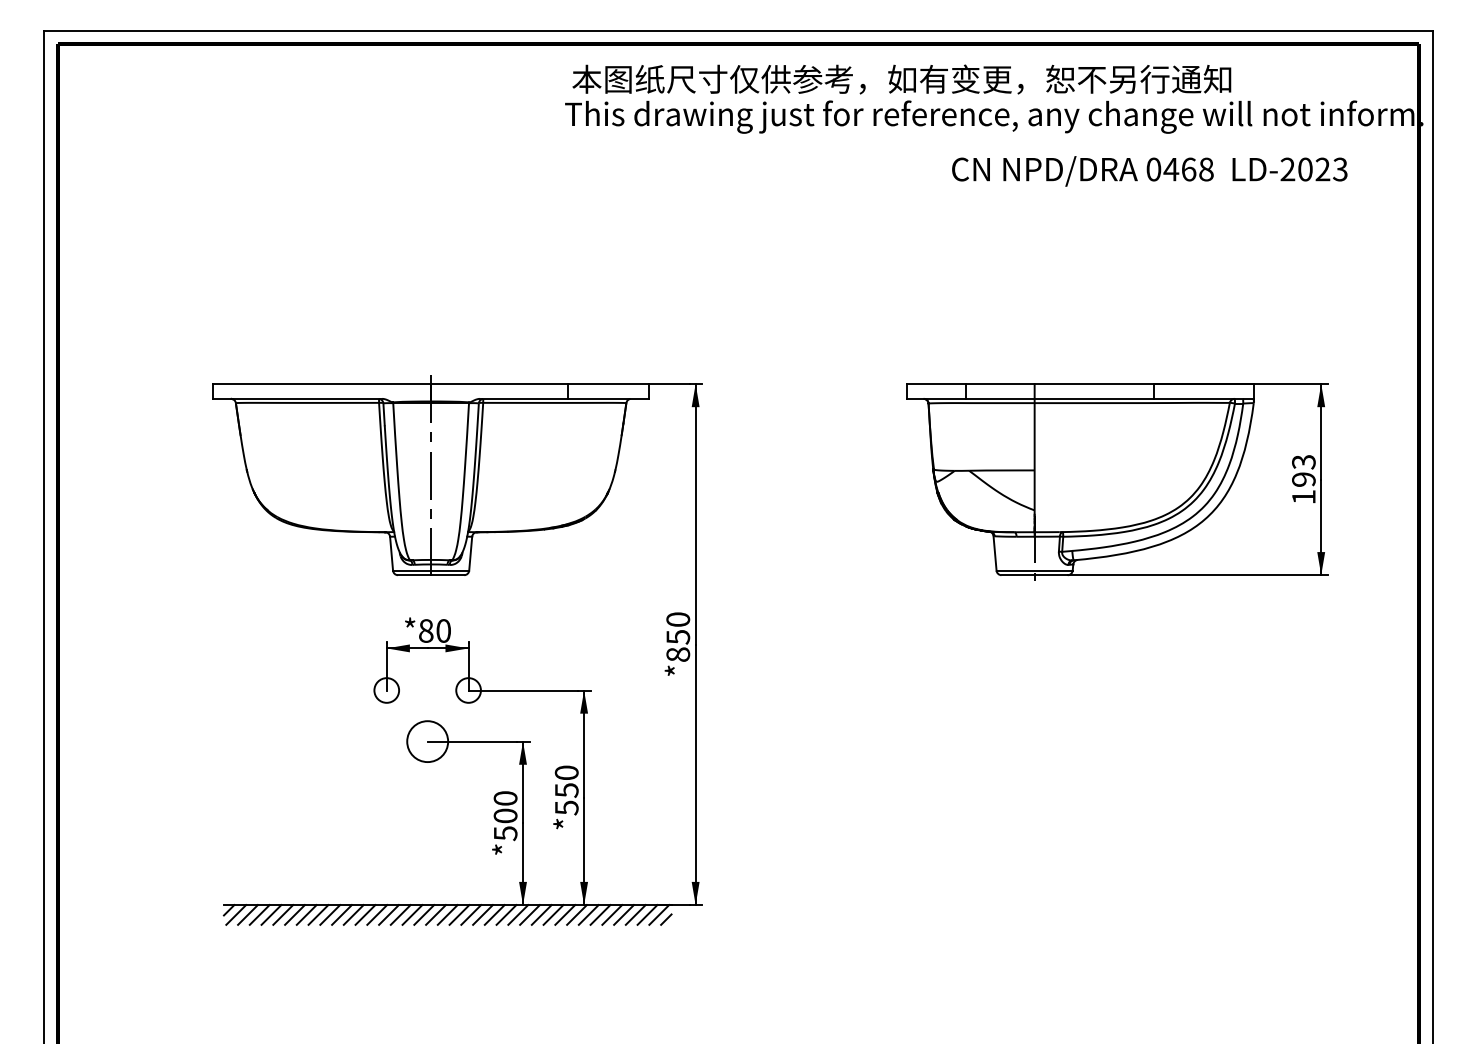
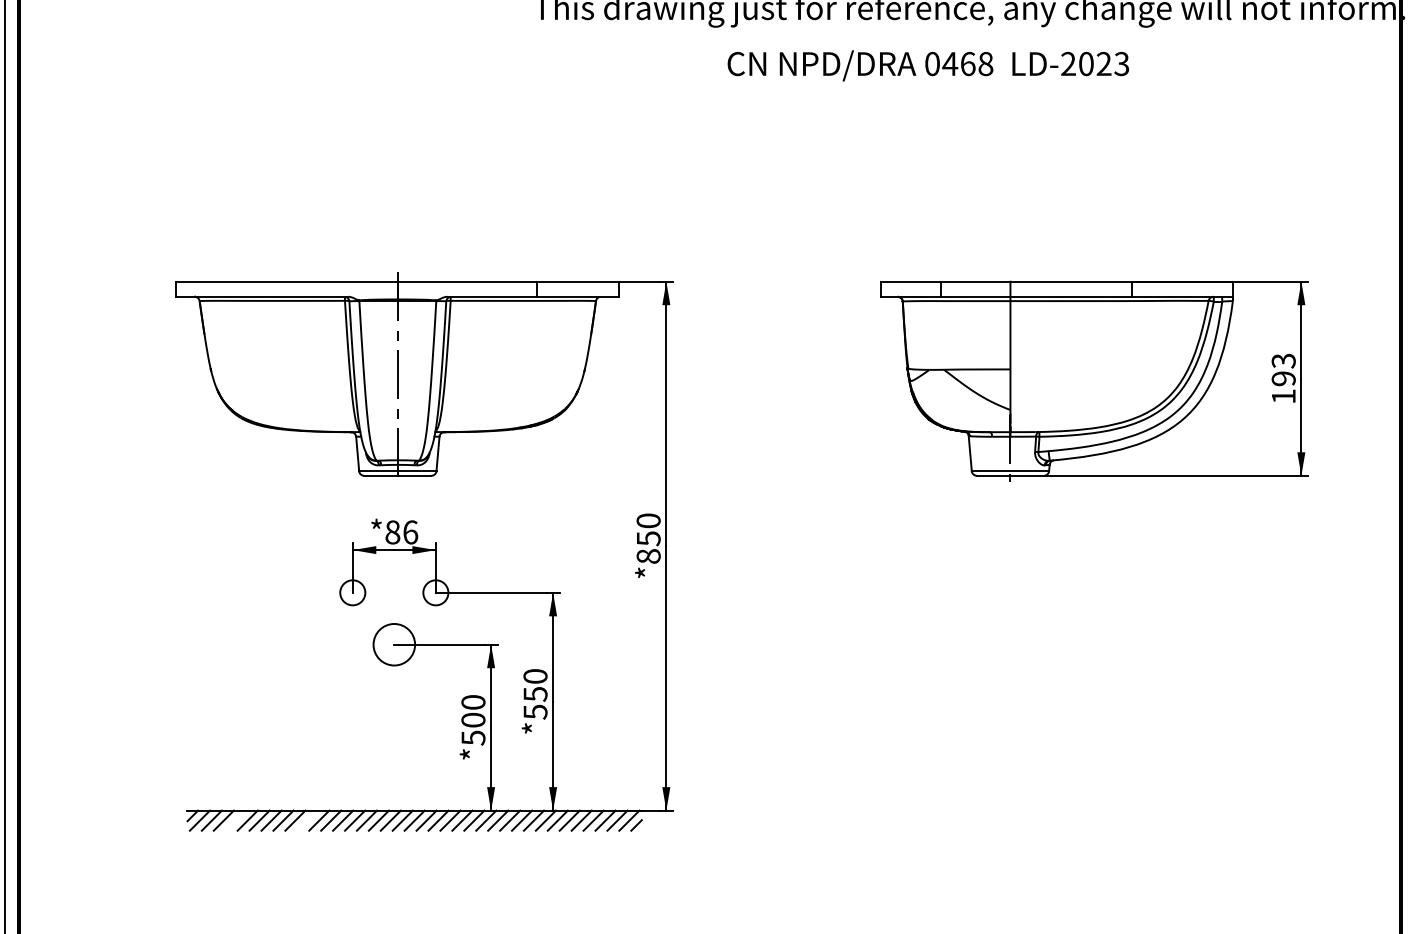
text: (1149, 171) -> (928, 65), moved
text: (443, 630) -> (410, 531), *80 -> *86
line: (271, 914) -> (235, 820), removed
line: (341, 914) -> (306, 820), removed

